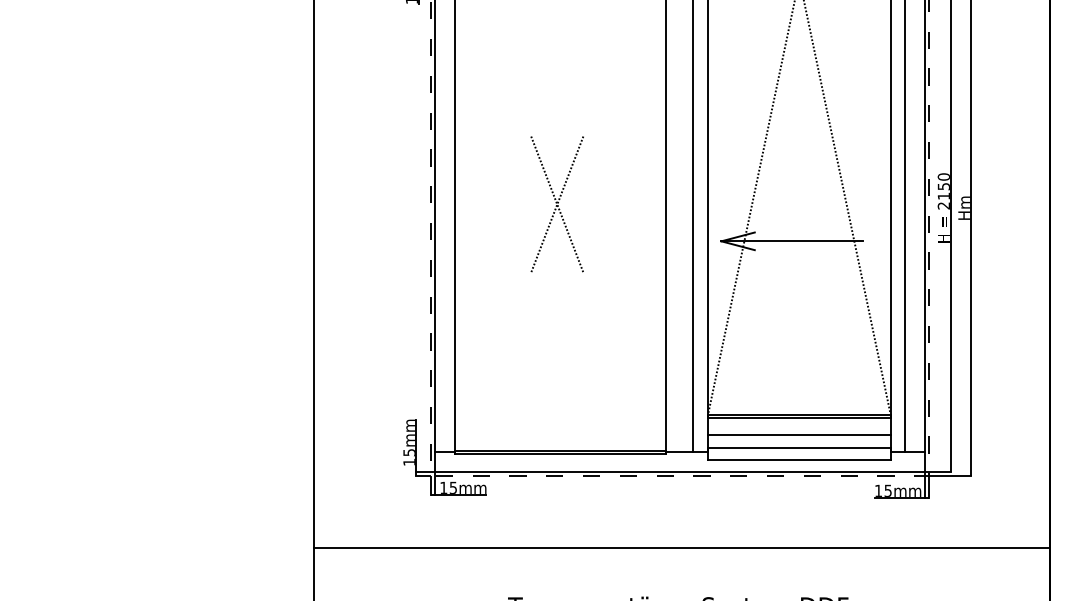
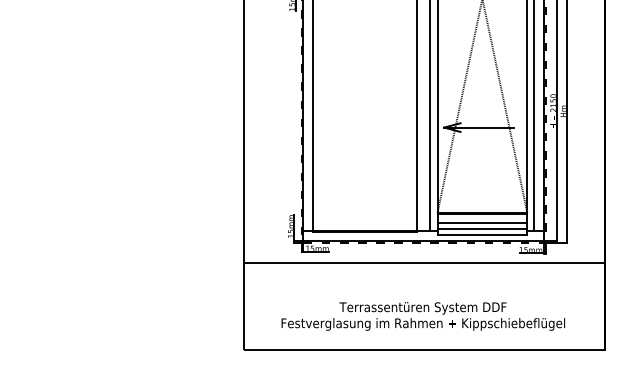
part: (557, 204) -> (363, 109), removed
line: (681, 548) -> (424, 263), moved

